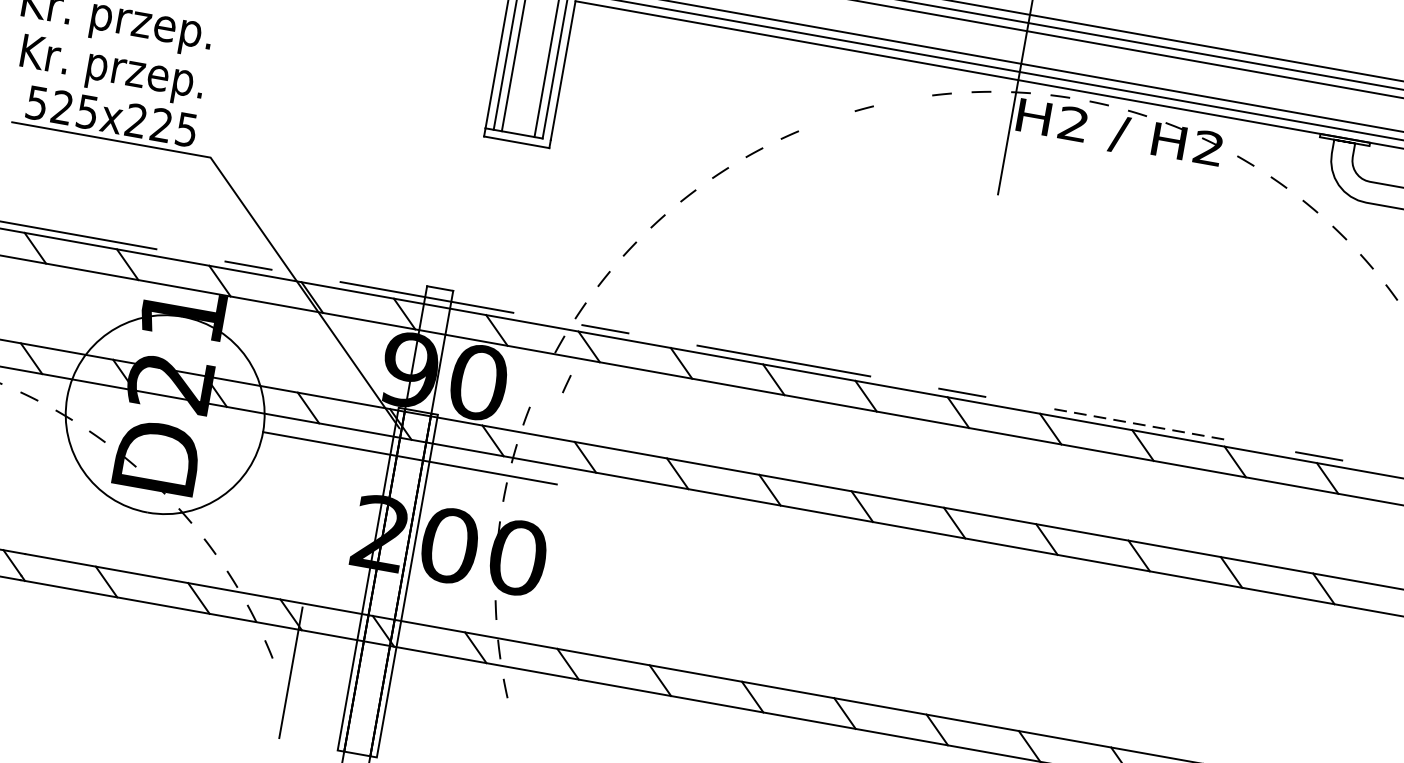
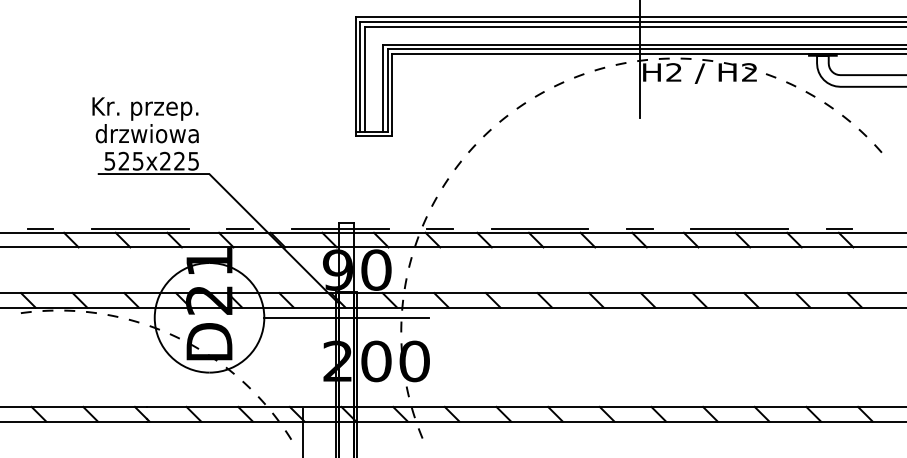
text: (110, 70) -> (146, 136), Kr. przep. -> drzwiowa
line: (903, 99) -> (579, 75), added
curve: (825, 120) -> (539, 94), added
curve: (566, 384) -> (410, 262), moved
line: (1142, 424) -> (740, 228), dashed -> solid

